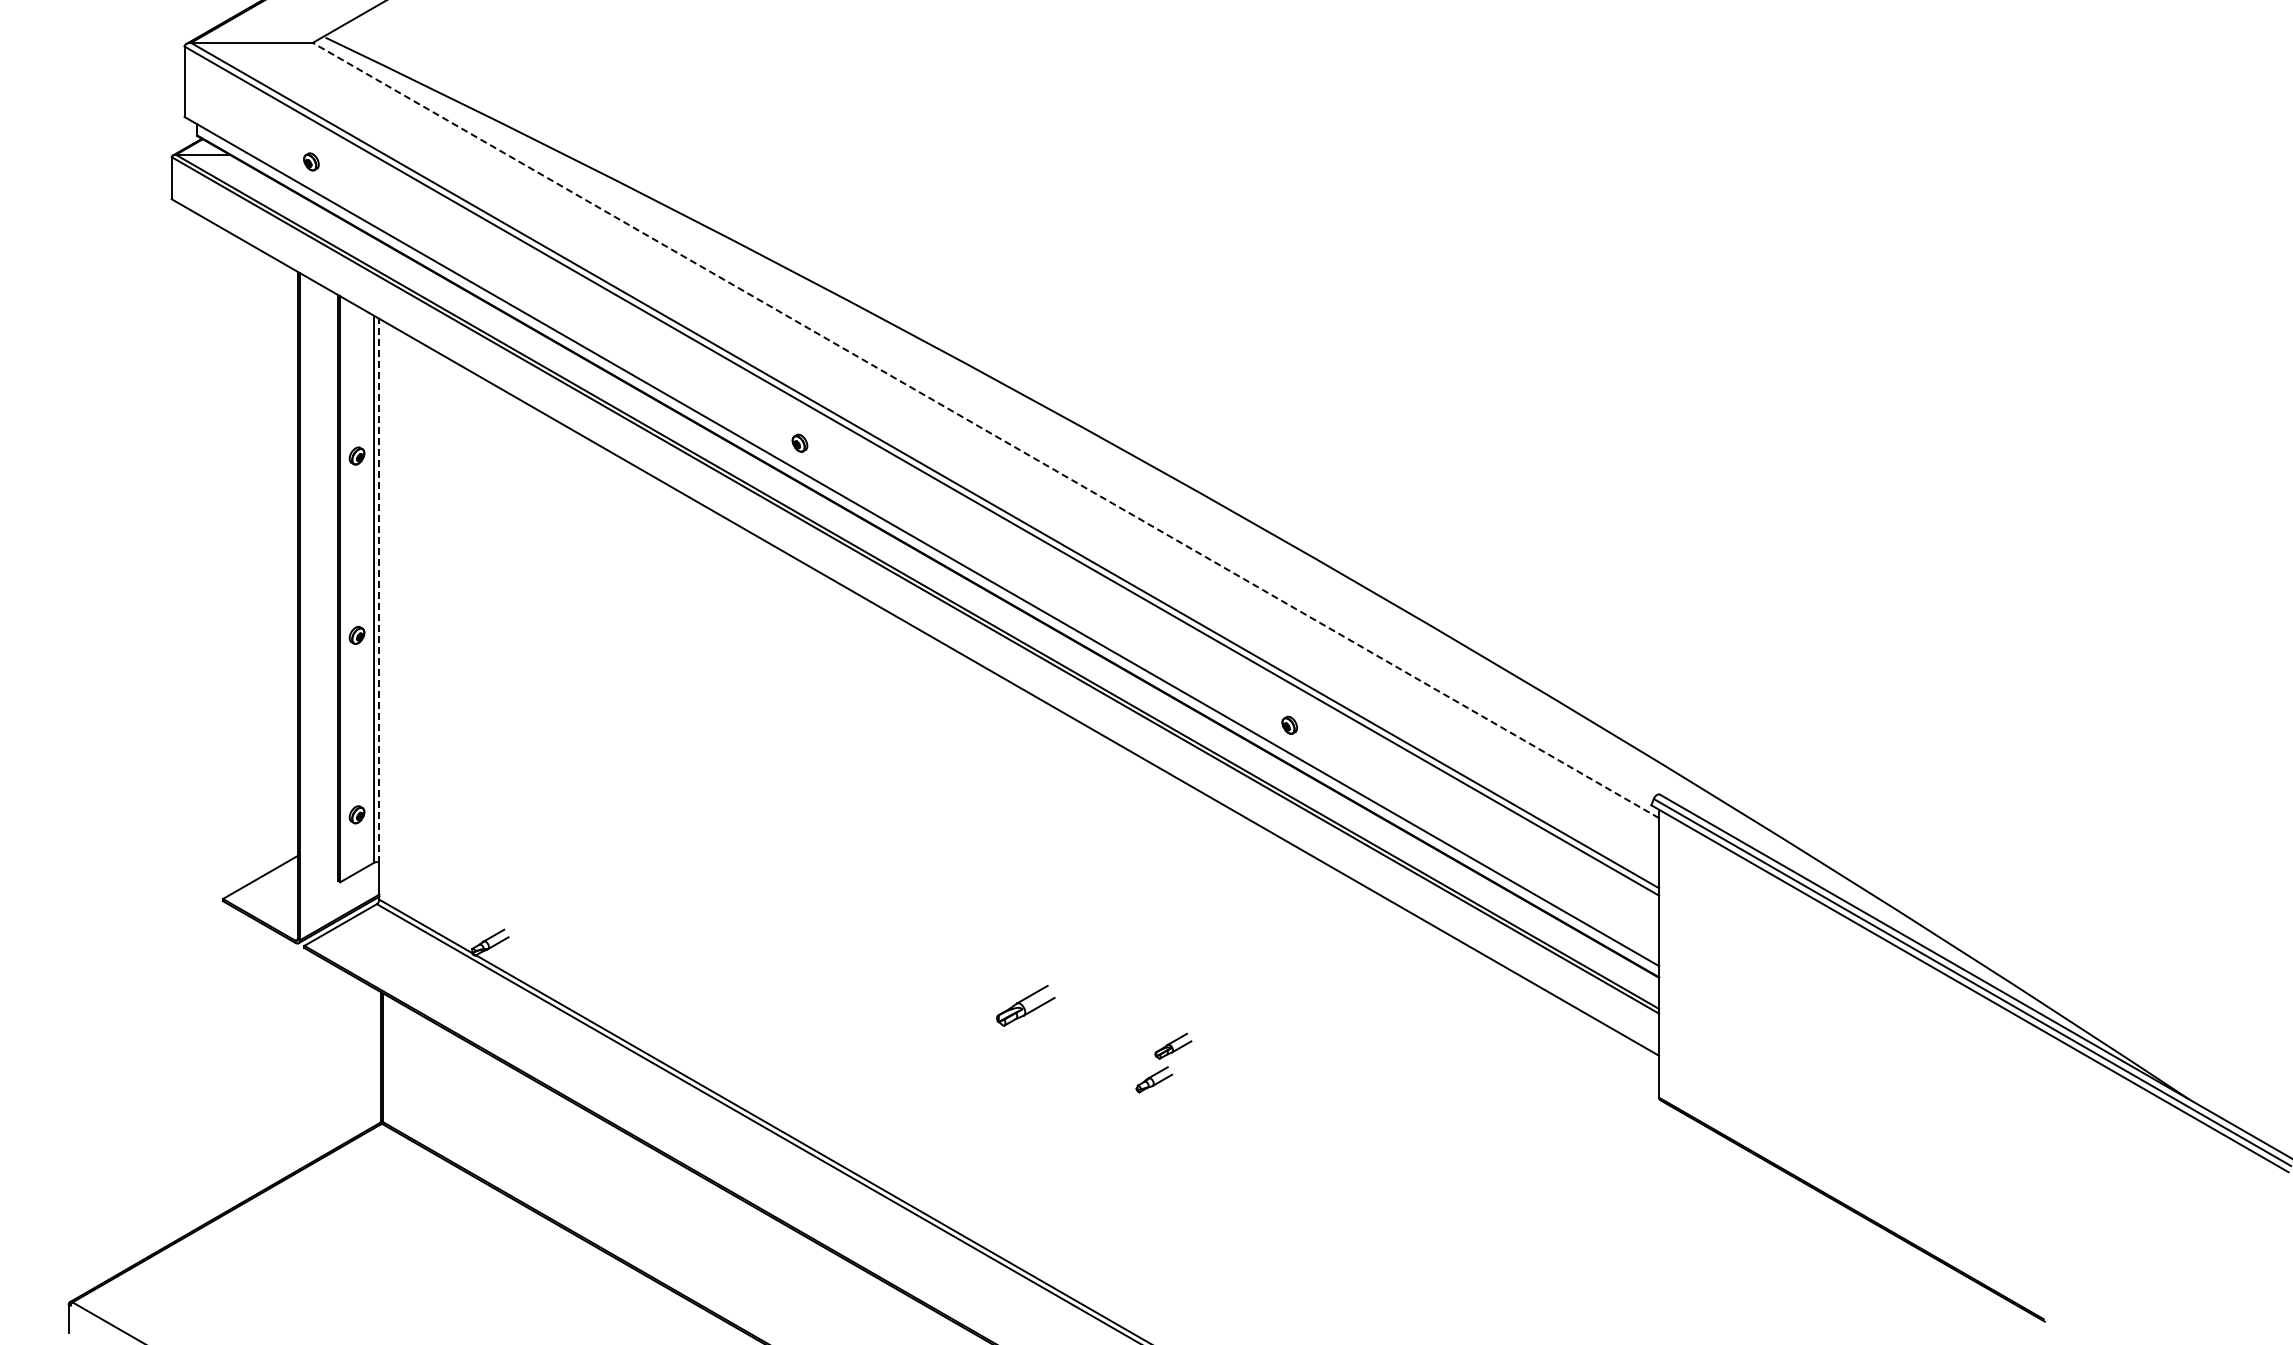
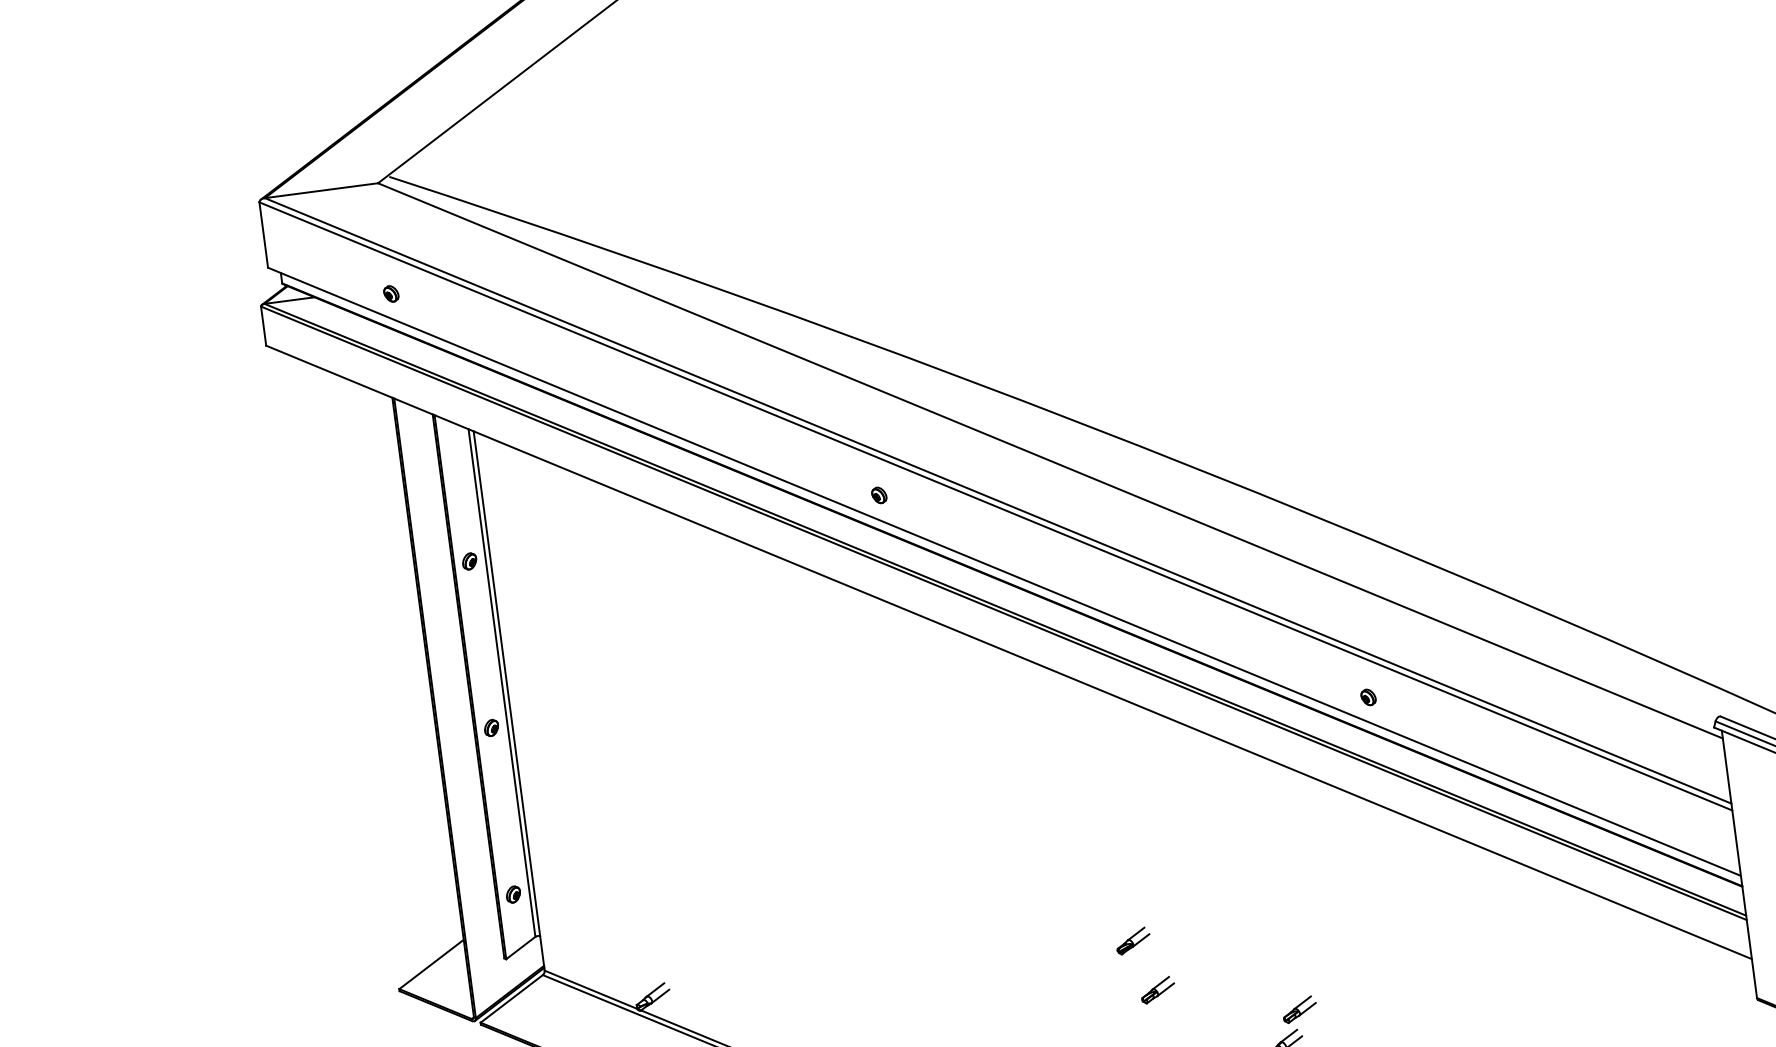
line: (985, 430) -> (1050, 460), dashed -> solid
line: (379, 590) -> (506, 683), dashed -> solid
part: (1006, 949) -> (1132, 940), added
part: (1025, 1005) -> (1157, 989), size x0.62

